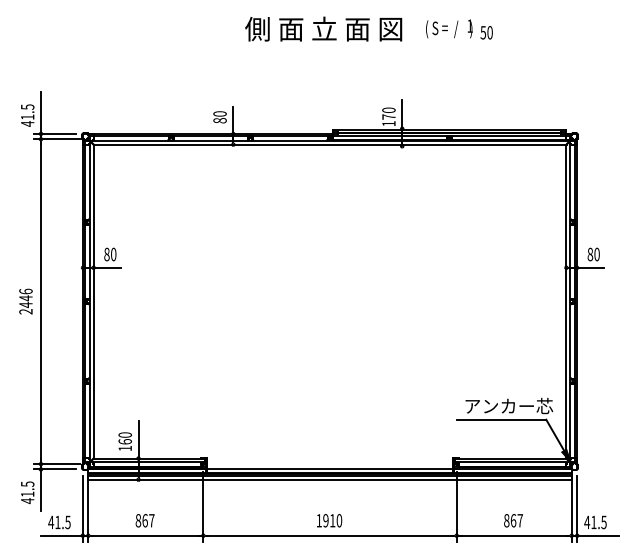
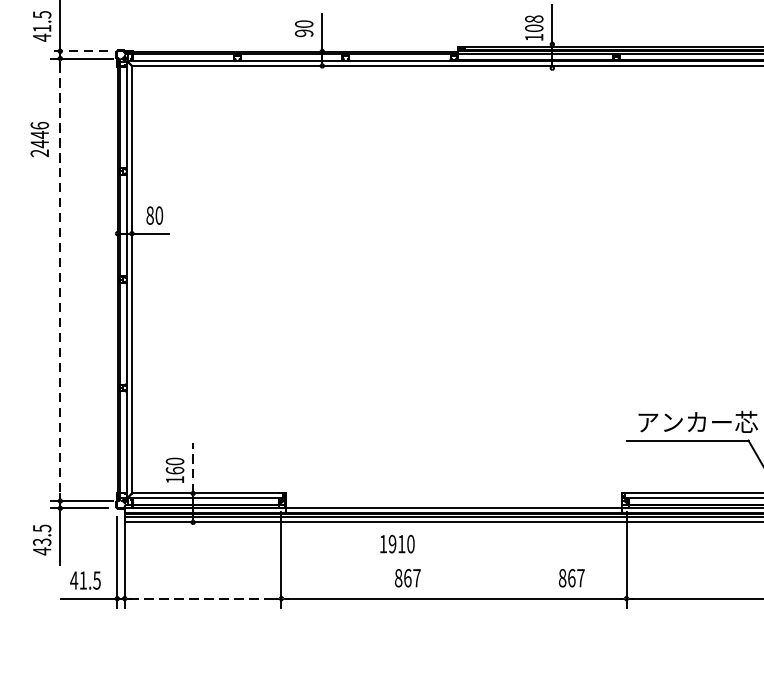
text: (388, 113) -> (533, 23), 170 -> 108
text: (219, 120) -> (303, 33), 80 -> 90
line: (55, 133) -> (80, 50), solid -> dashed
text: (25, 301) -> (39, 139), moved
line: (40, 302) -> (59, 280), solid -> dashed
line: (138, 439) -> (193, 467), solid -> dashed
text: (27, 494) -> (41, 542), 41.5 -> 43.5
text: (144, 520) -> (406, 577), moved
text: (329, 520) -> (397, 543), moved
text: (513, 520) -> (571, 577), moved
line: (146, 535) -> (203, 598), solid -> dashed

